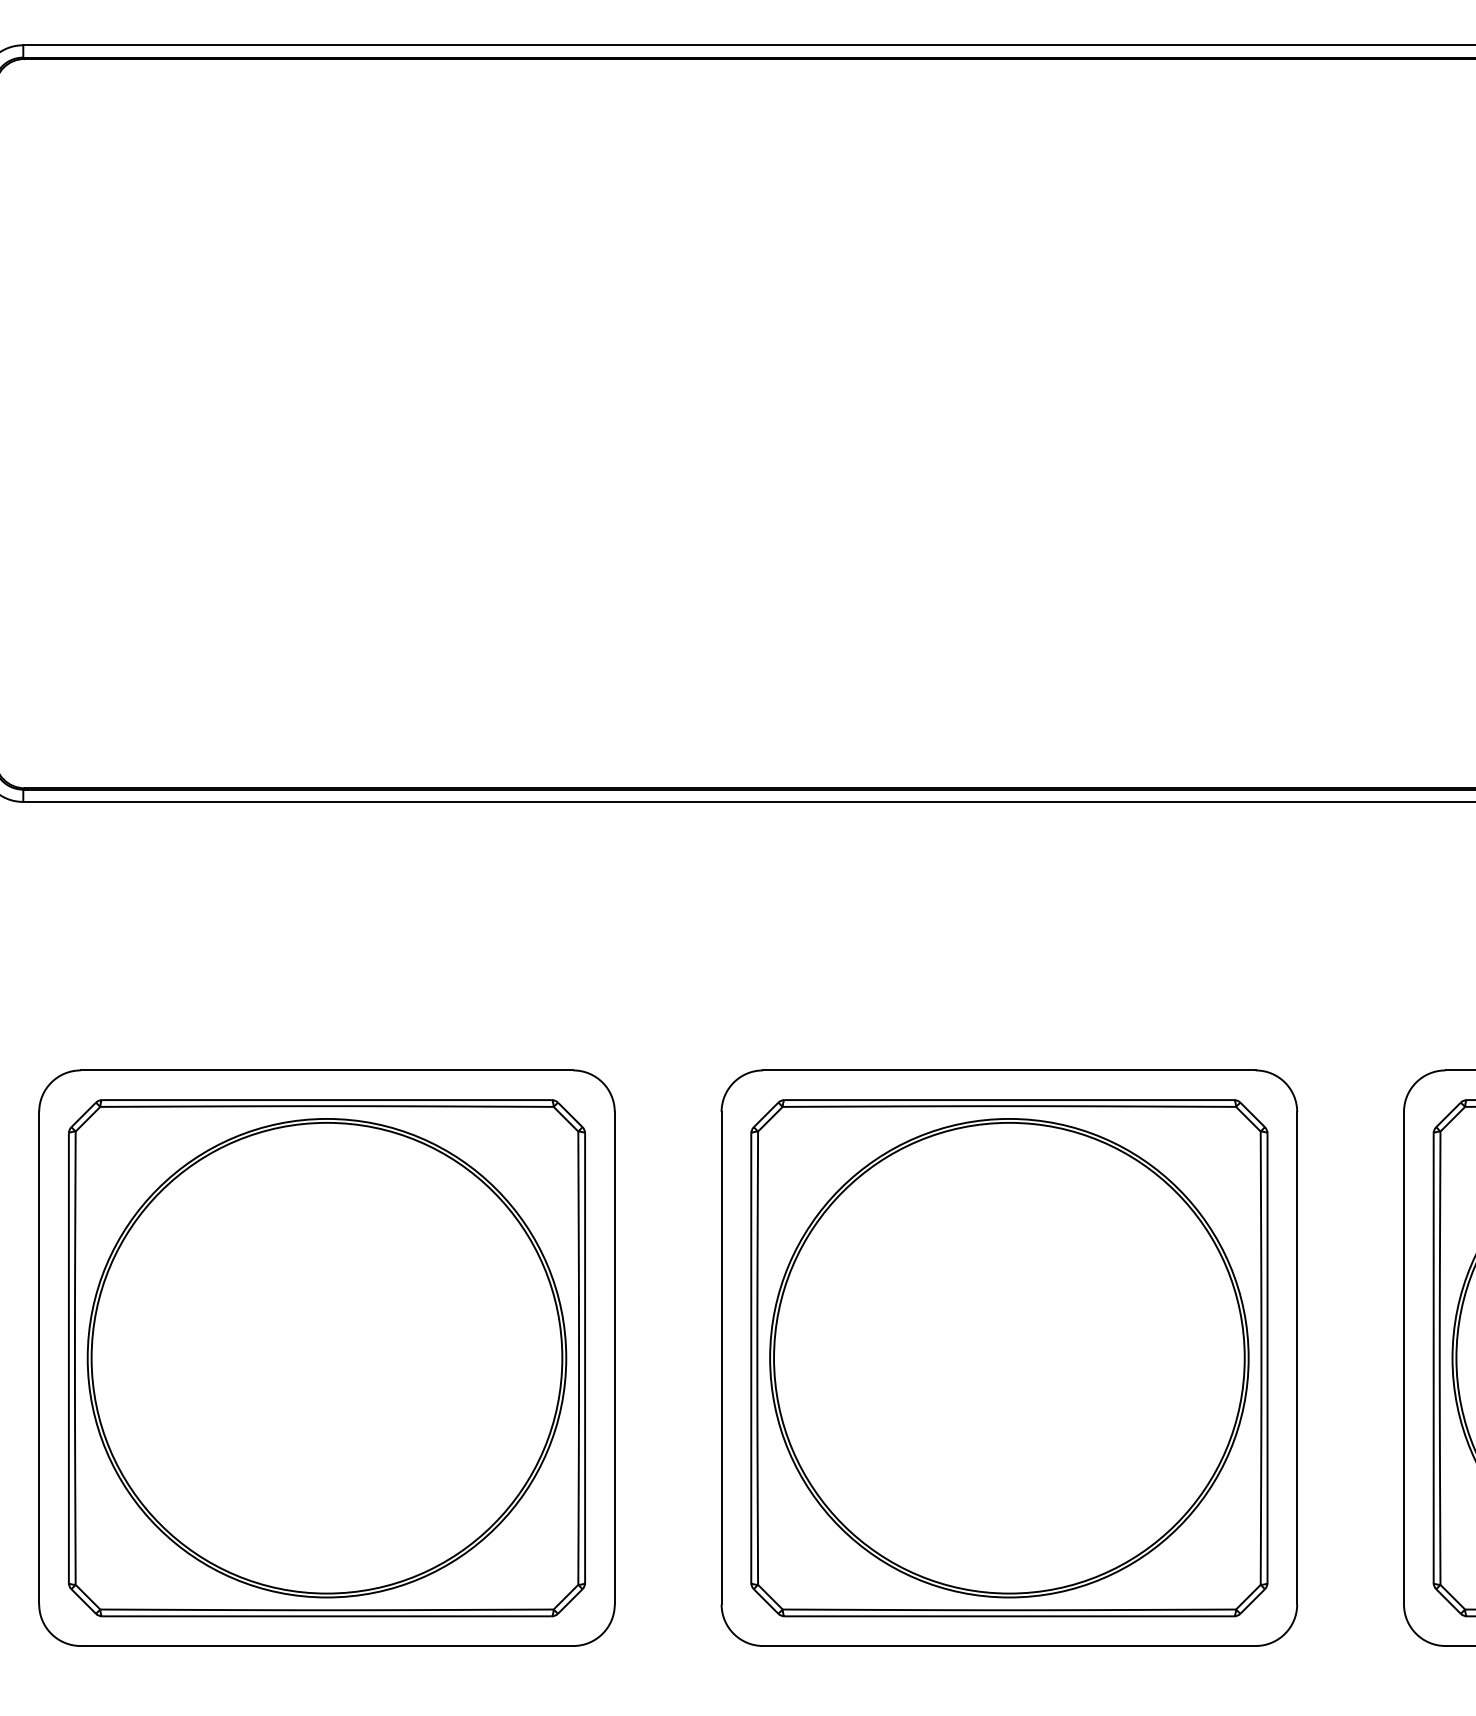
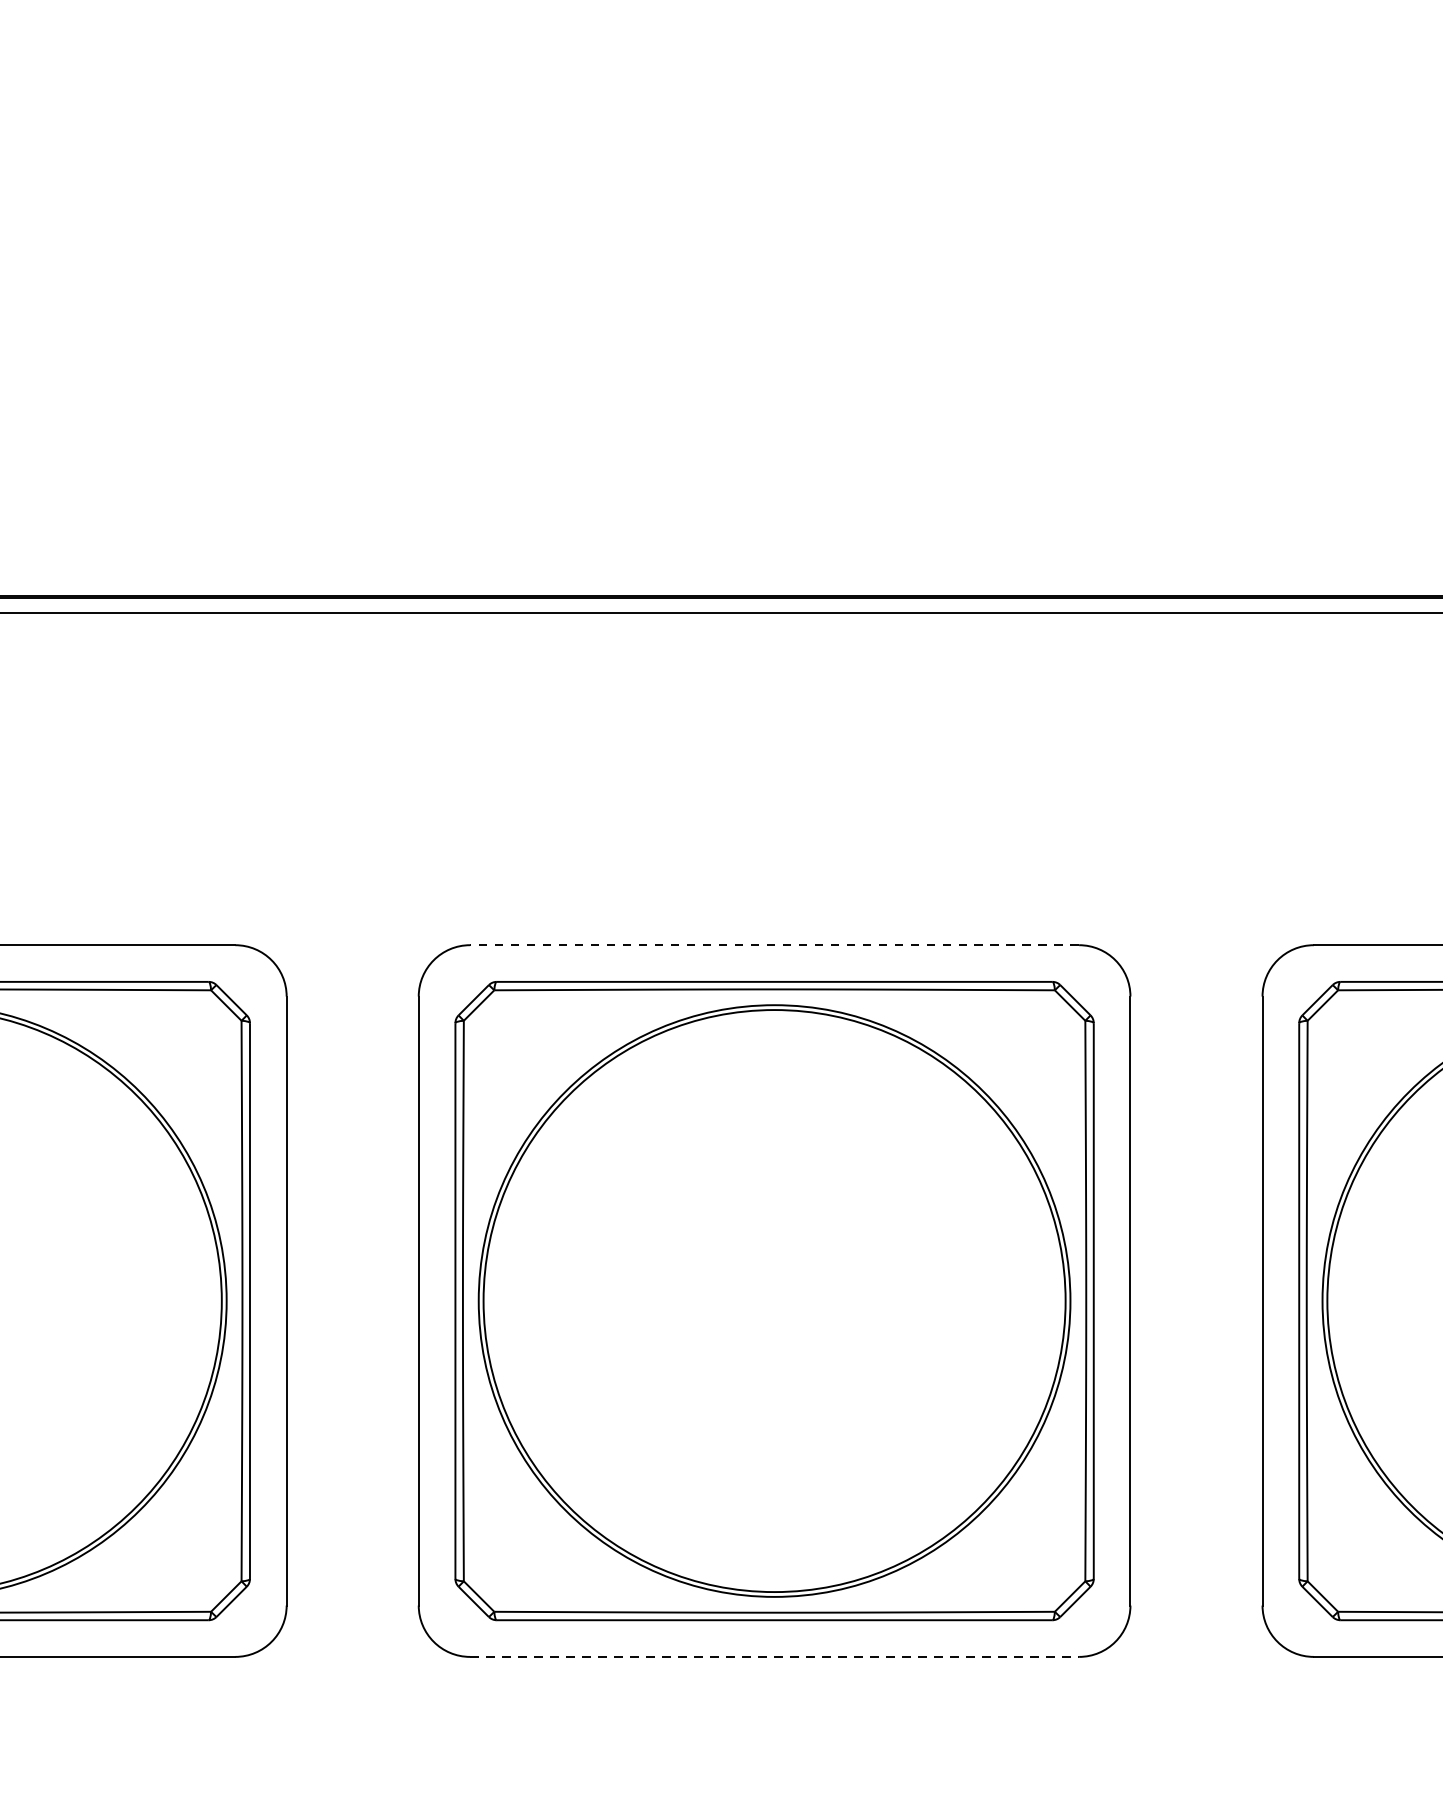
line: (1008, 1070) -> (773, 945), solid -> dashed
line: (1009, 1646) -> (774, 1657), solid -> dashed

